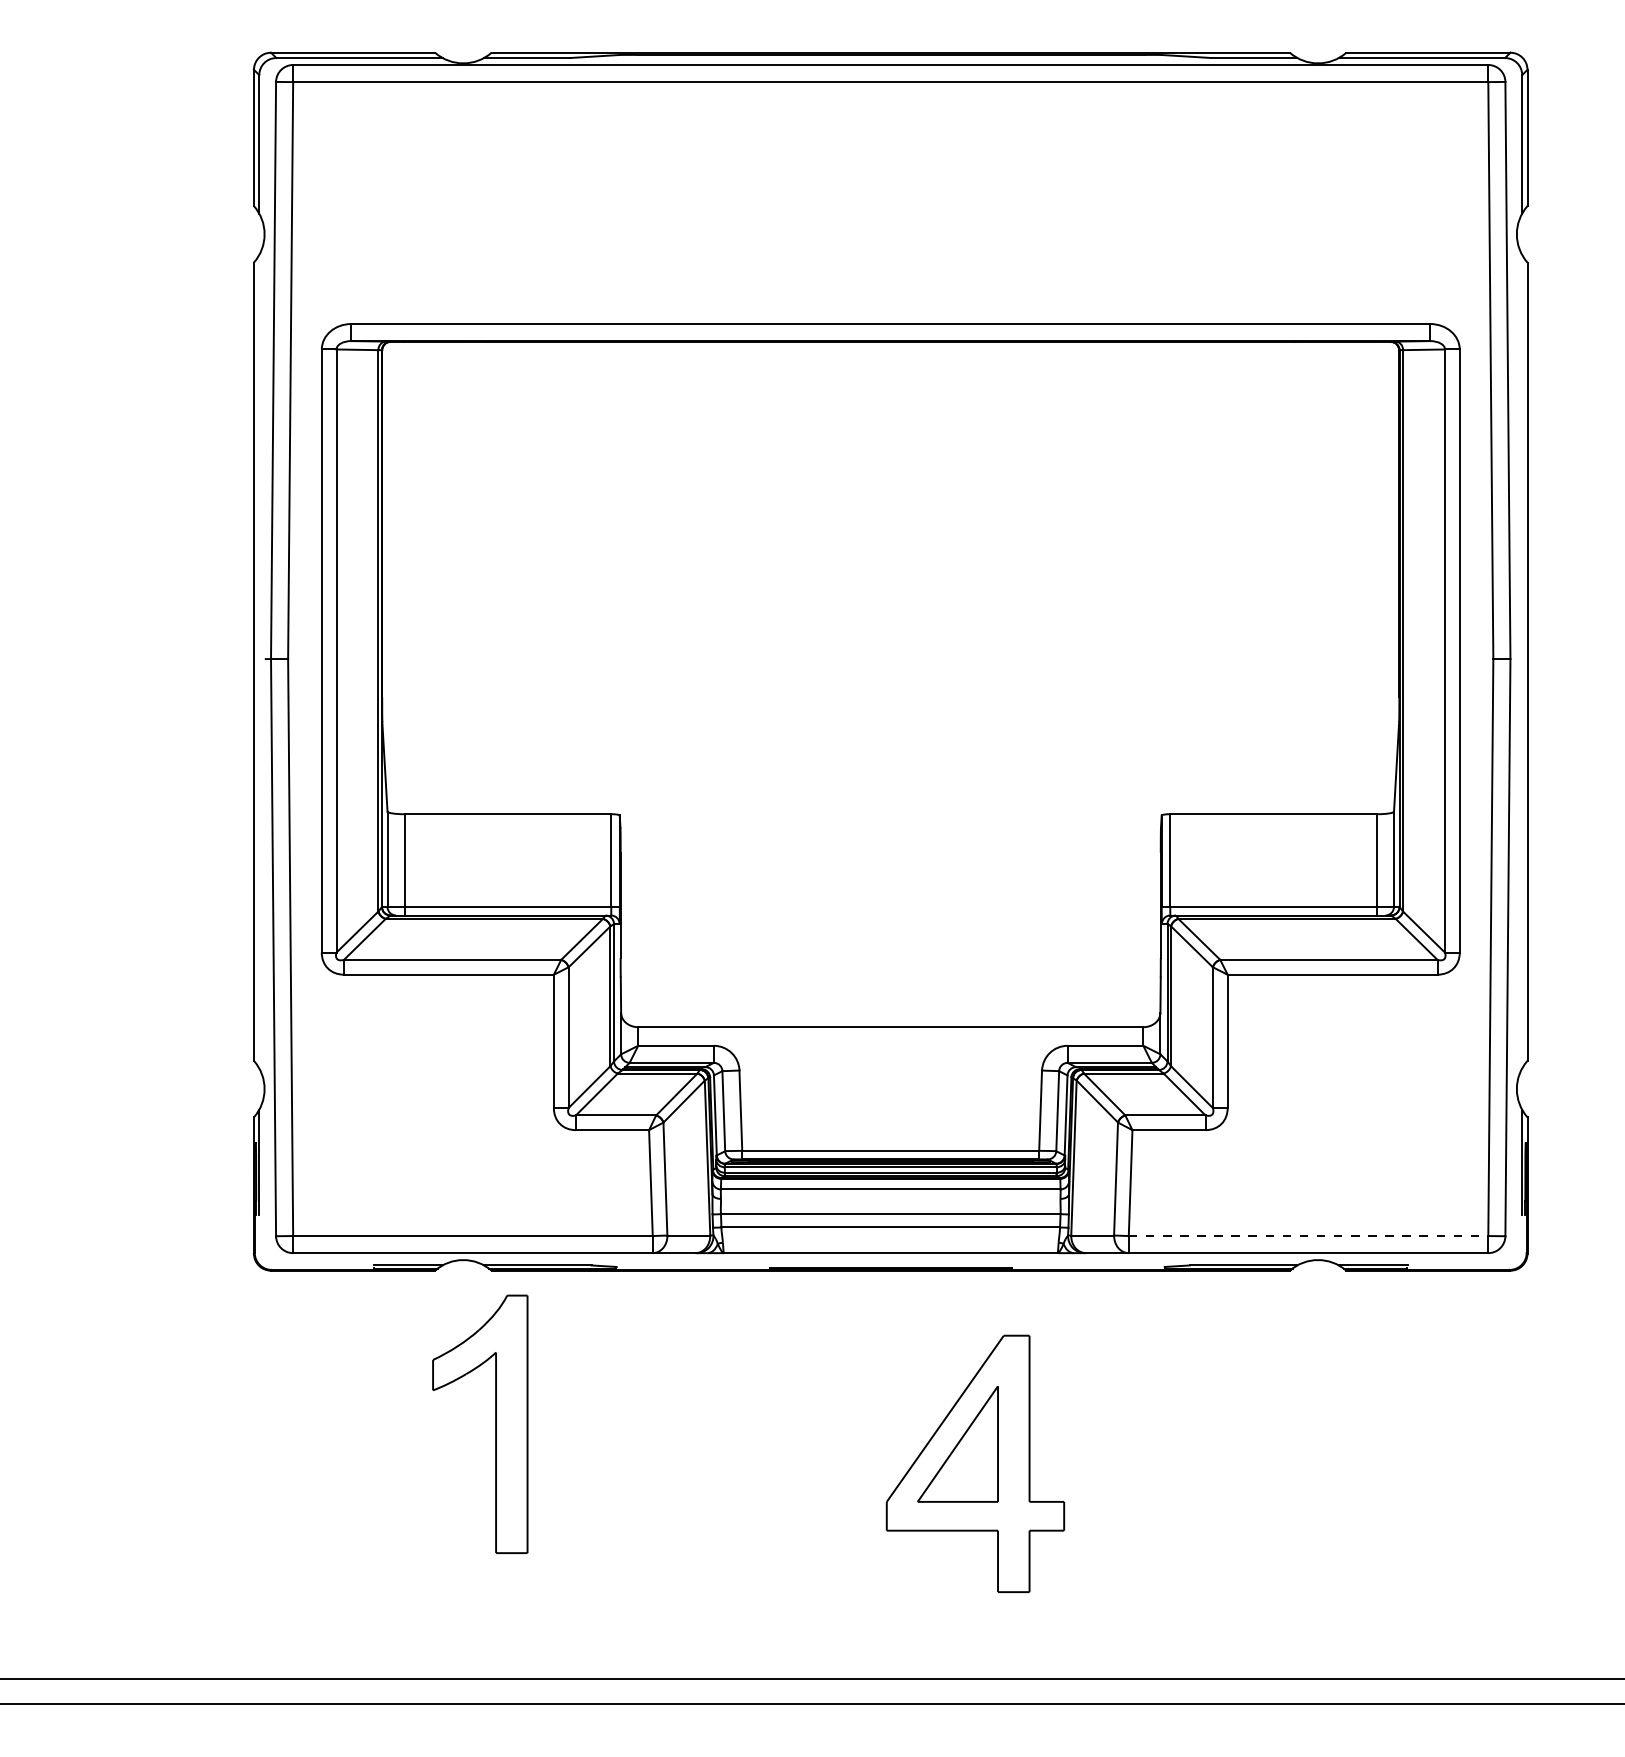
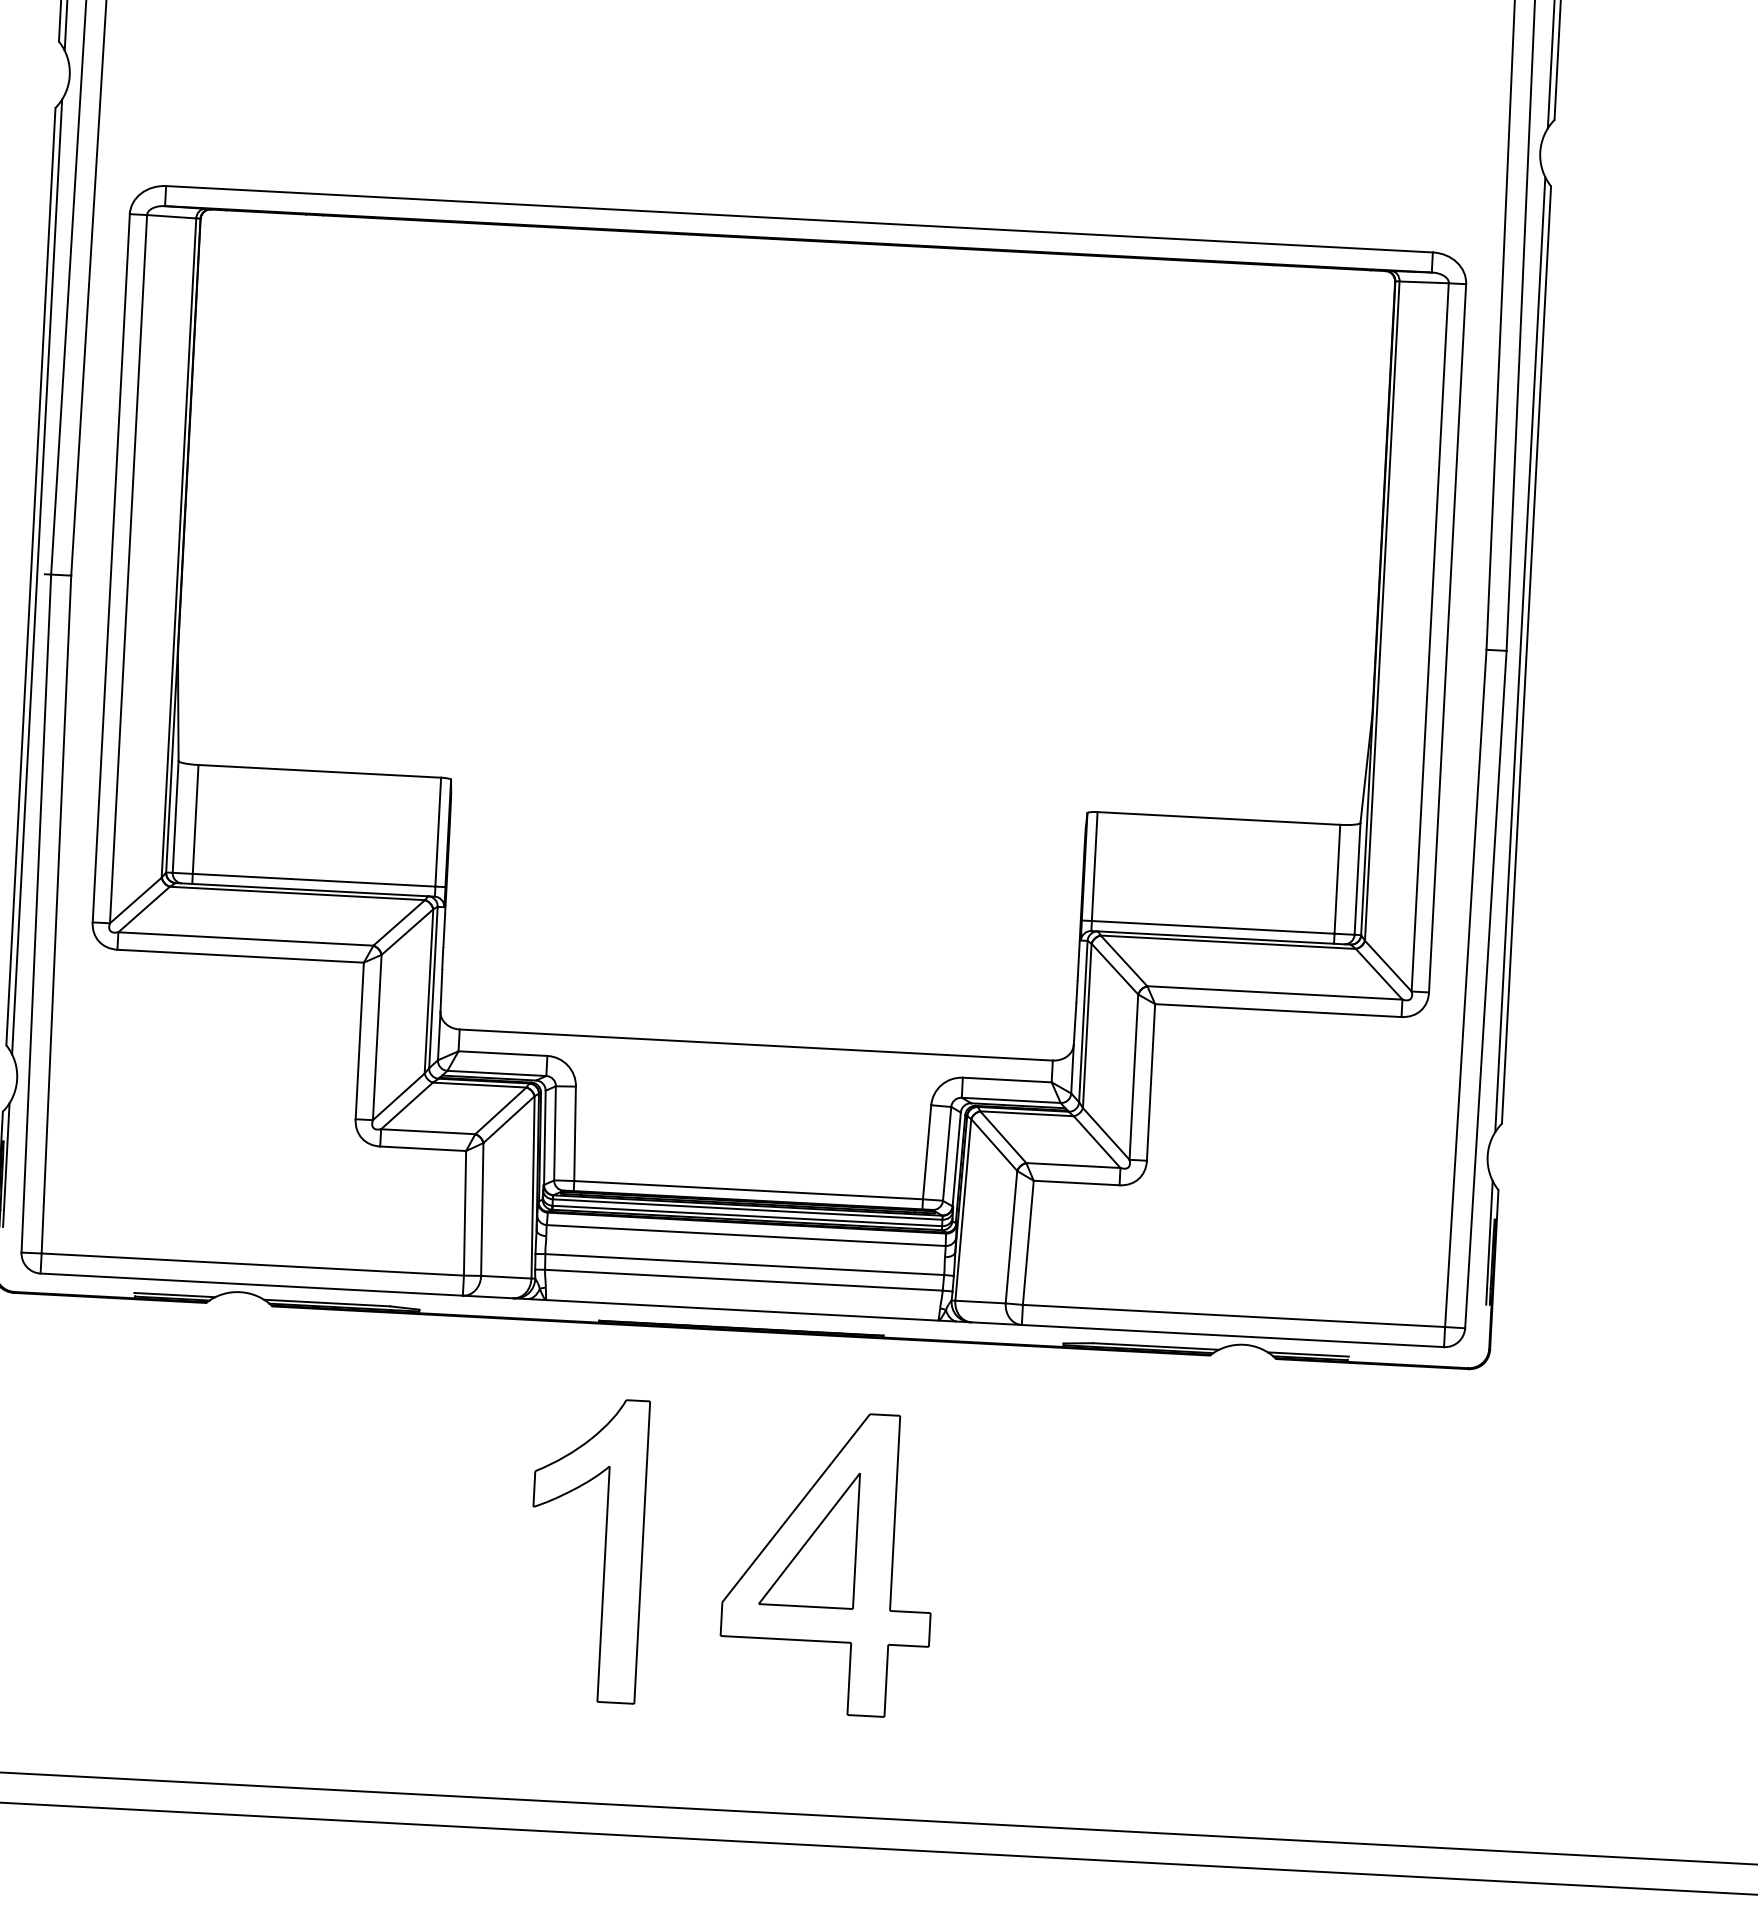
line: (259, 661) -> (37, 576), added
line: (1522, 661) -> (1520, 654), added
line: (1308, 1236) -> (1233, 1316), dashed -> solid
part: (495, 1423) -> (604, 1549), moved

